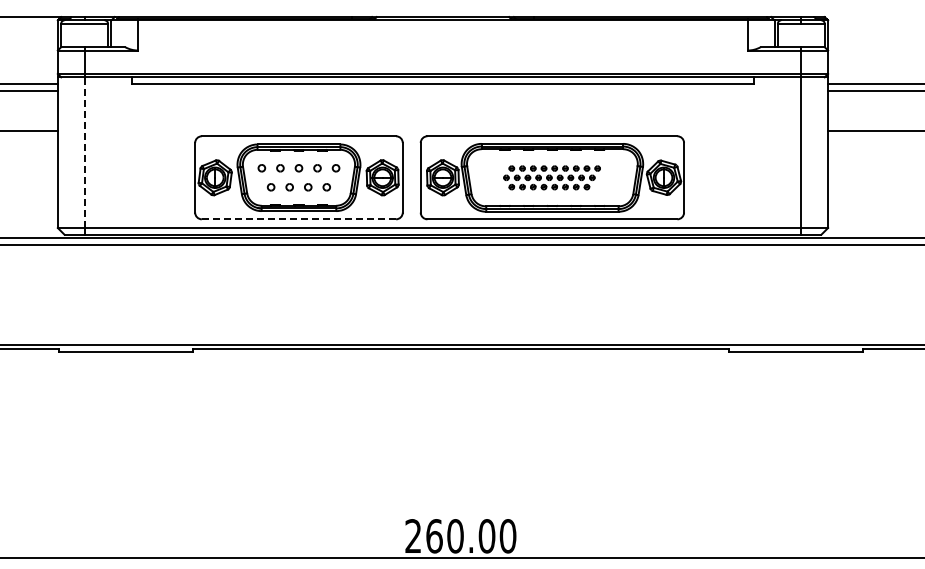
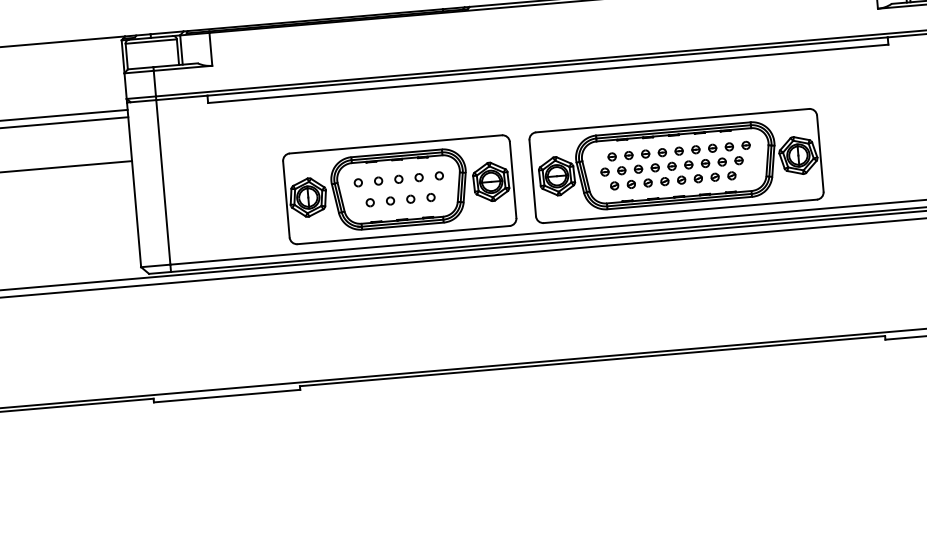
line: (84, 152) -> (163, 182), dashed -> solid
part: (551, 177) -> (675, 165), size x1.43
line: (298, 219) -> (403, 235), dashed -> solid

